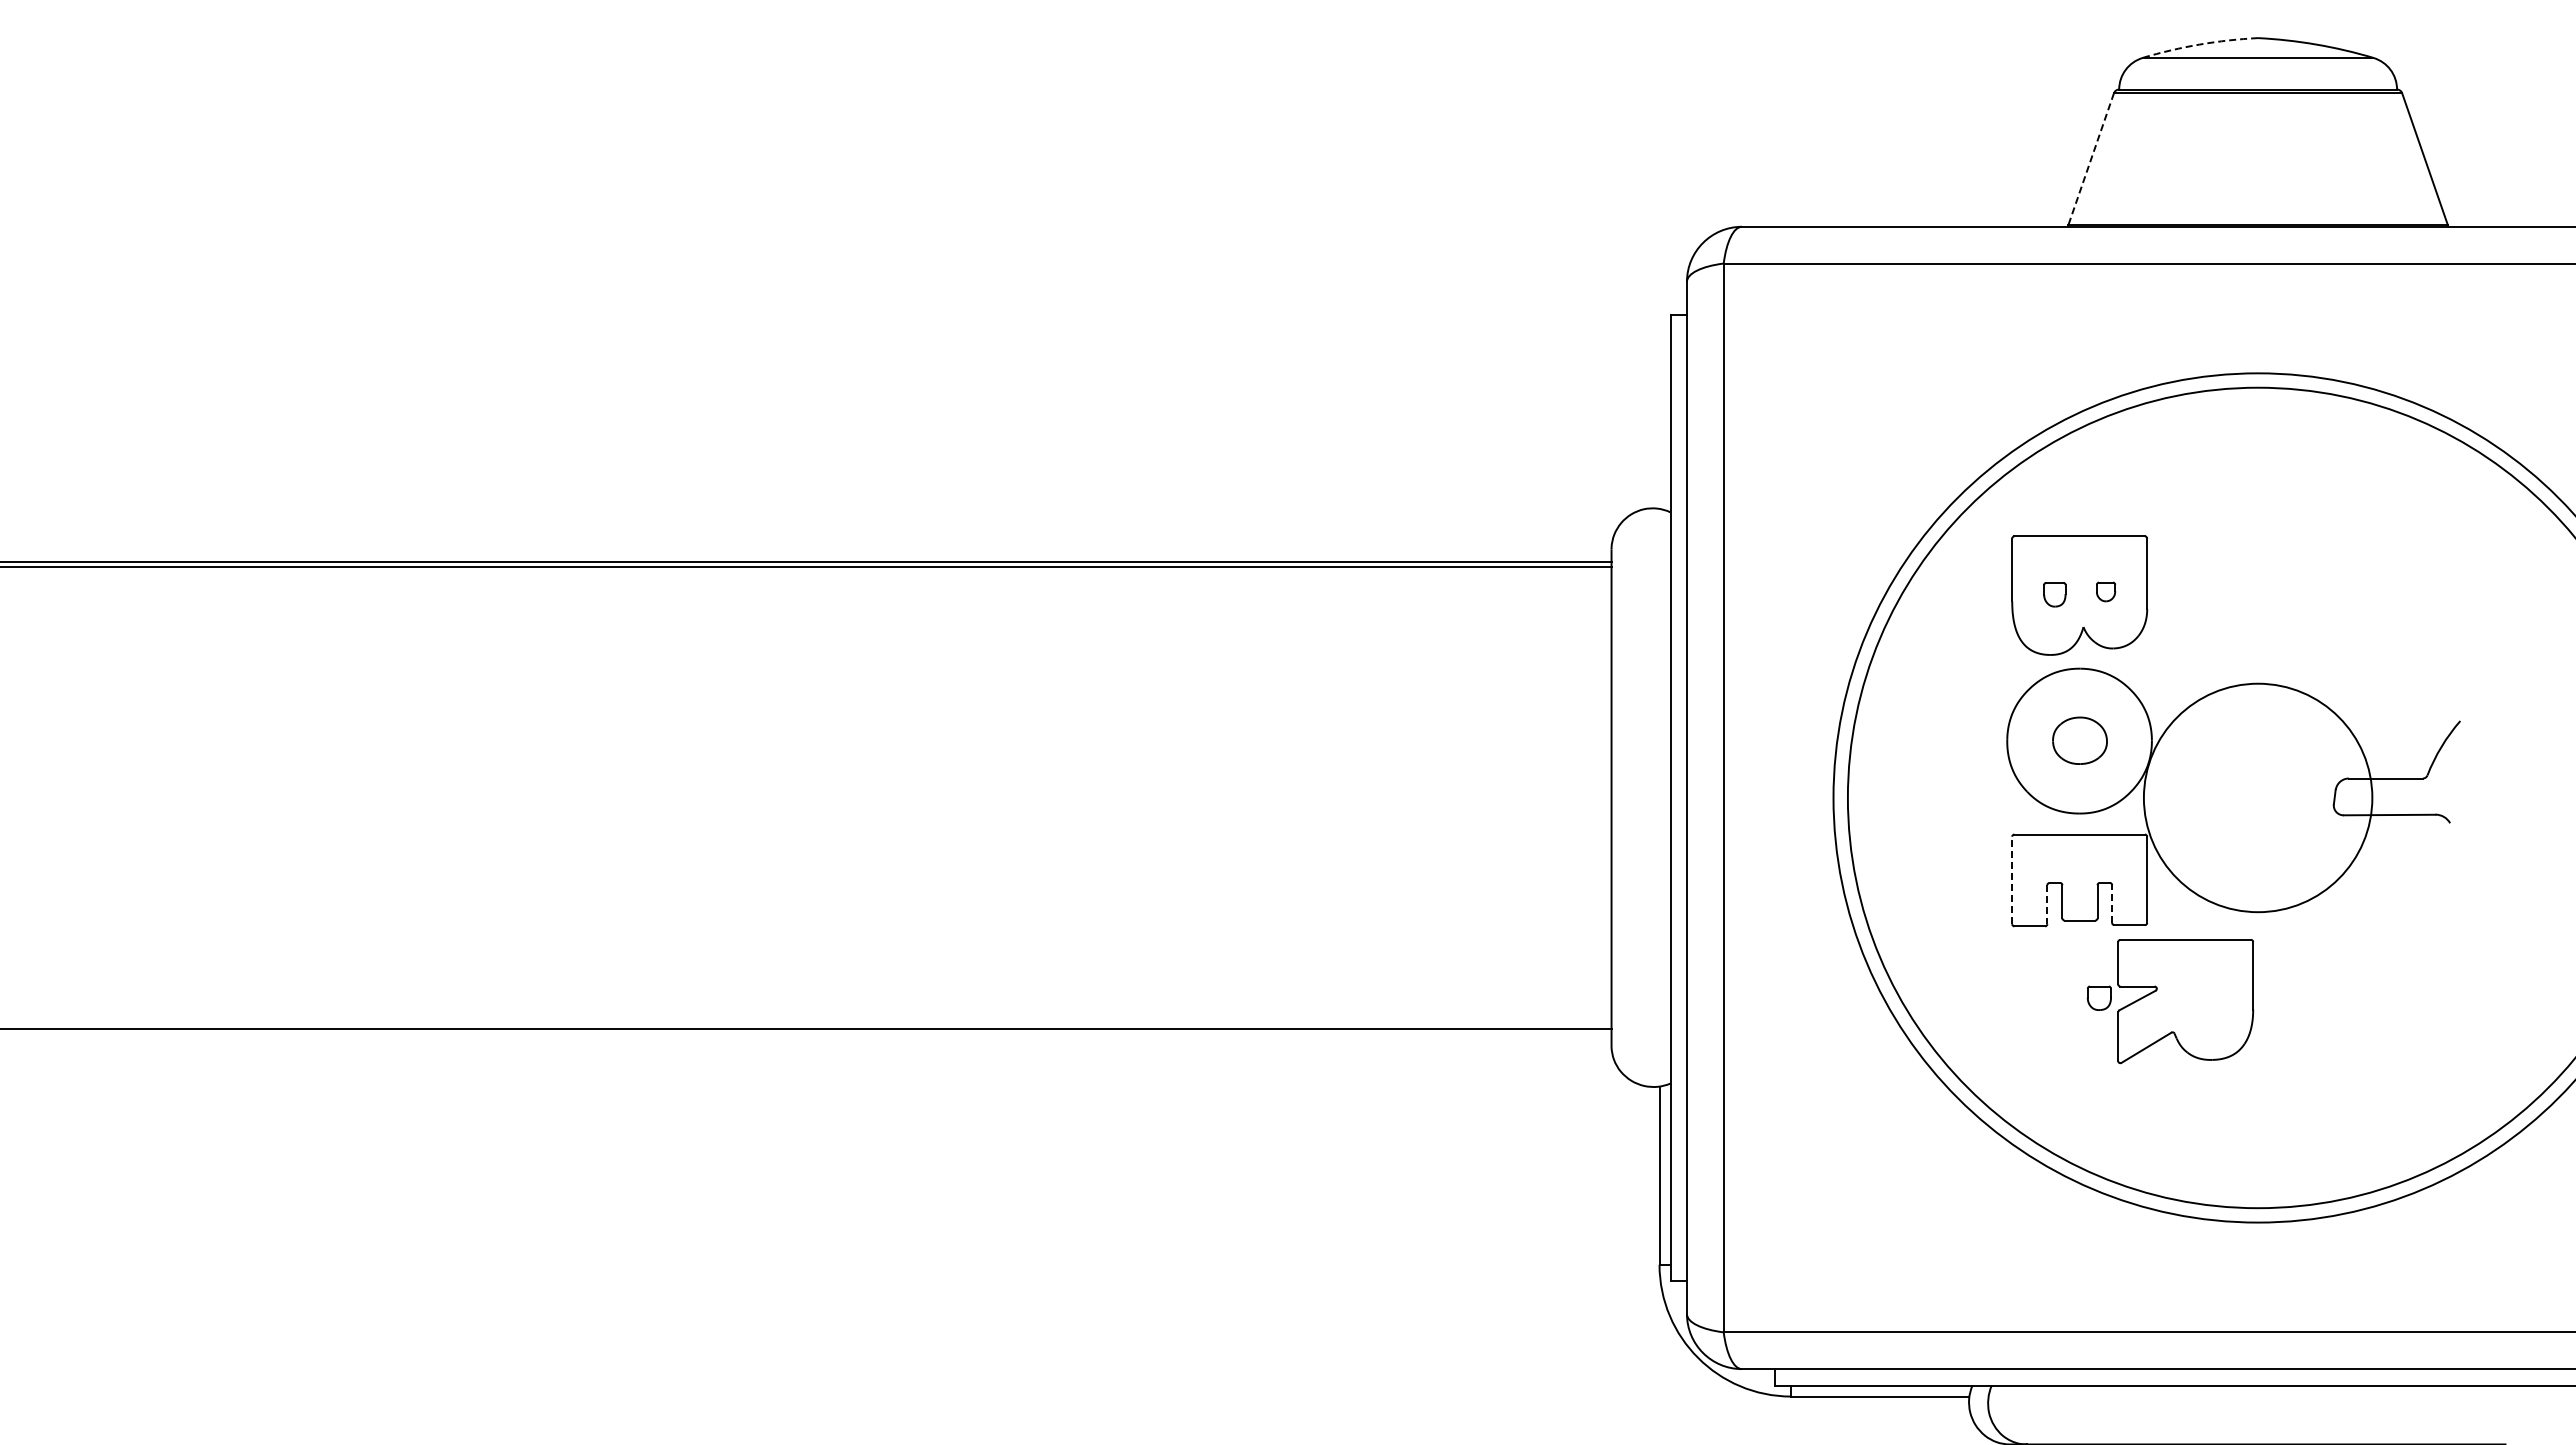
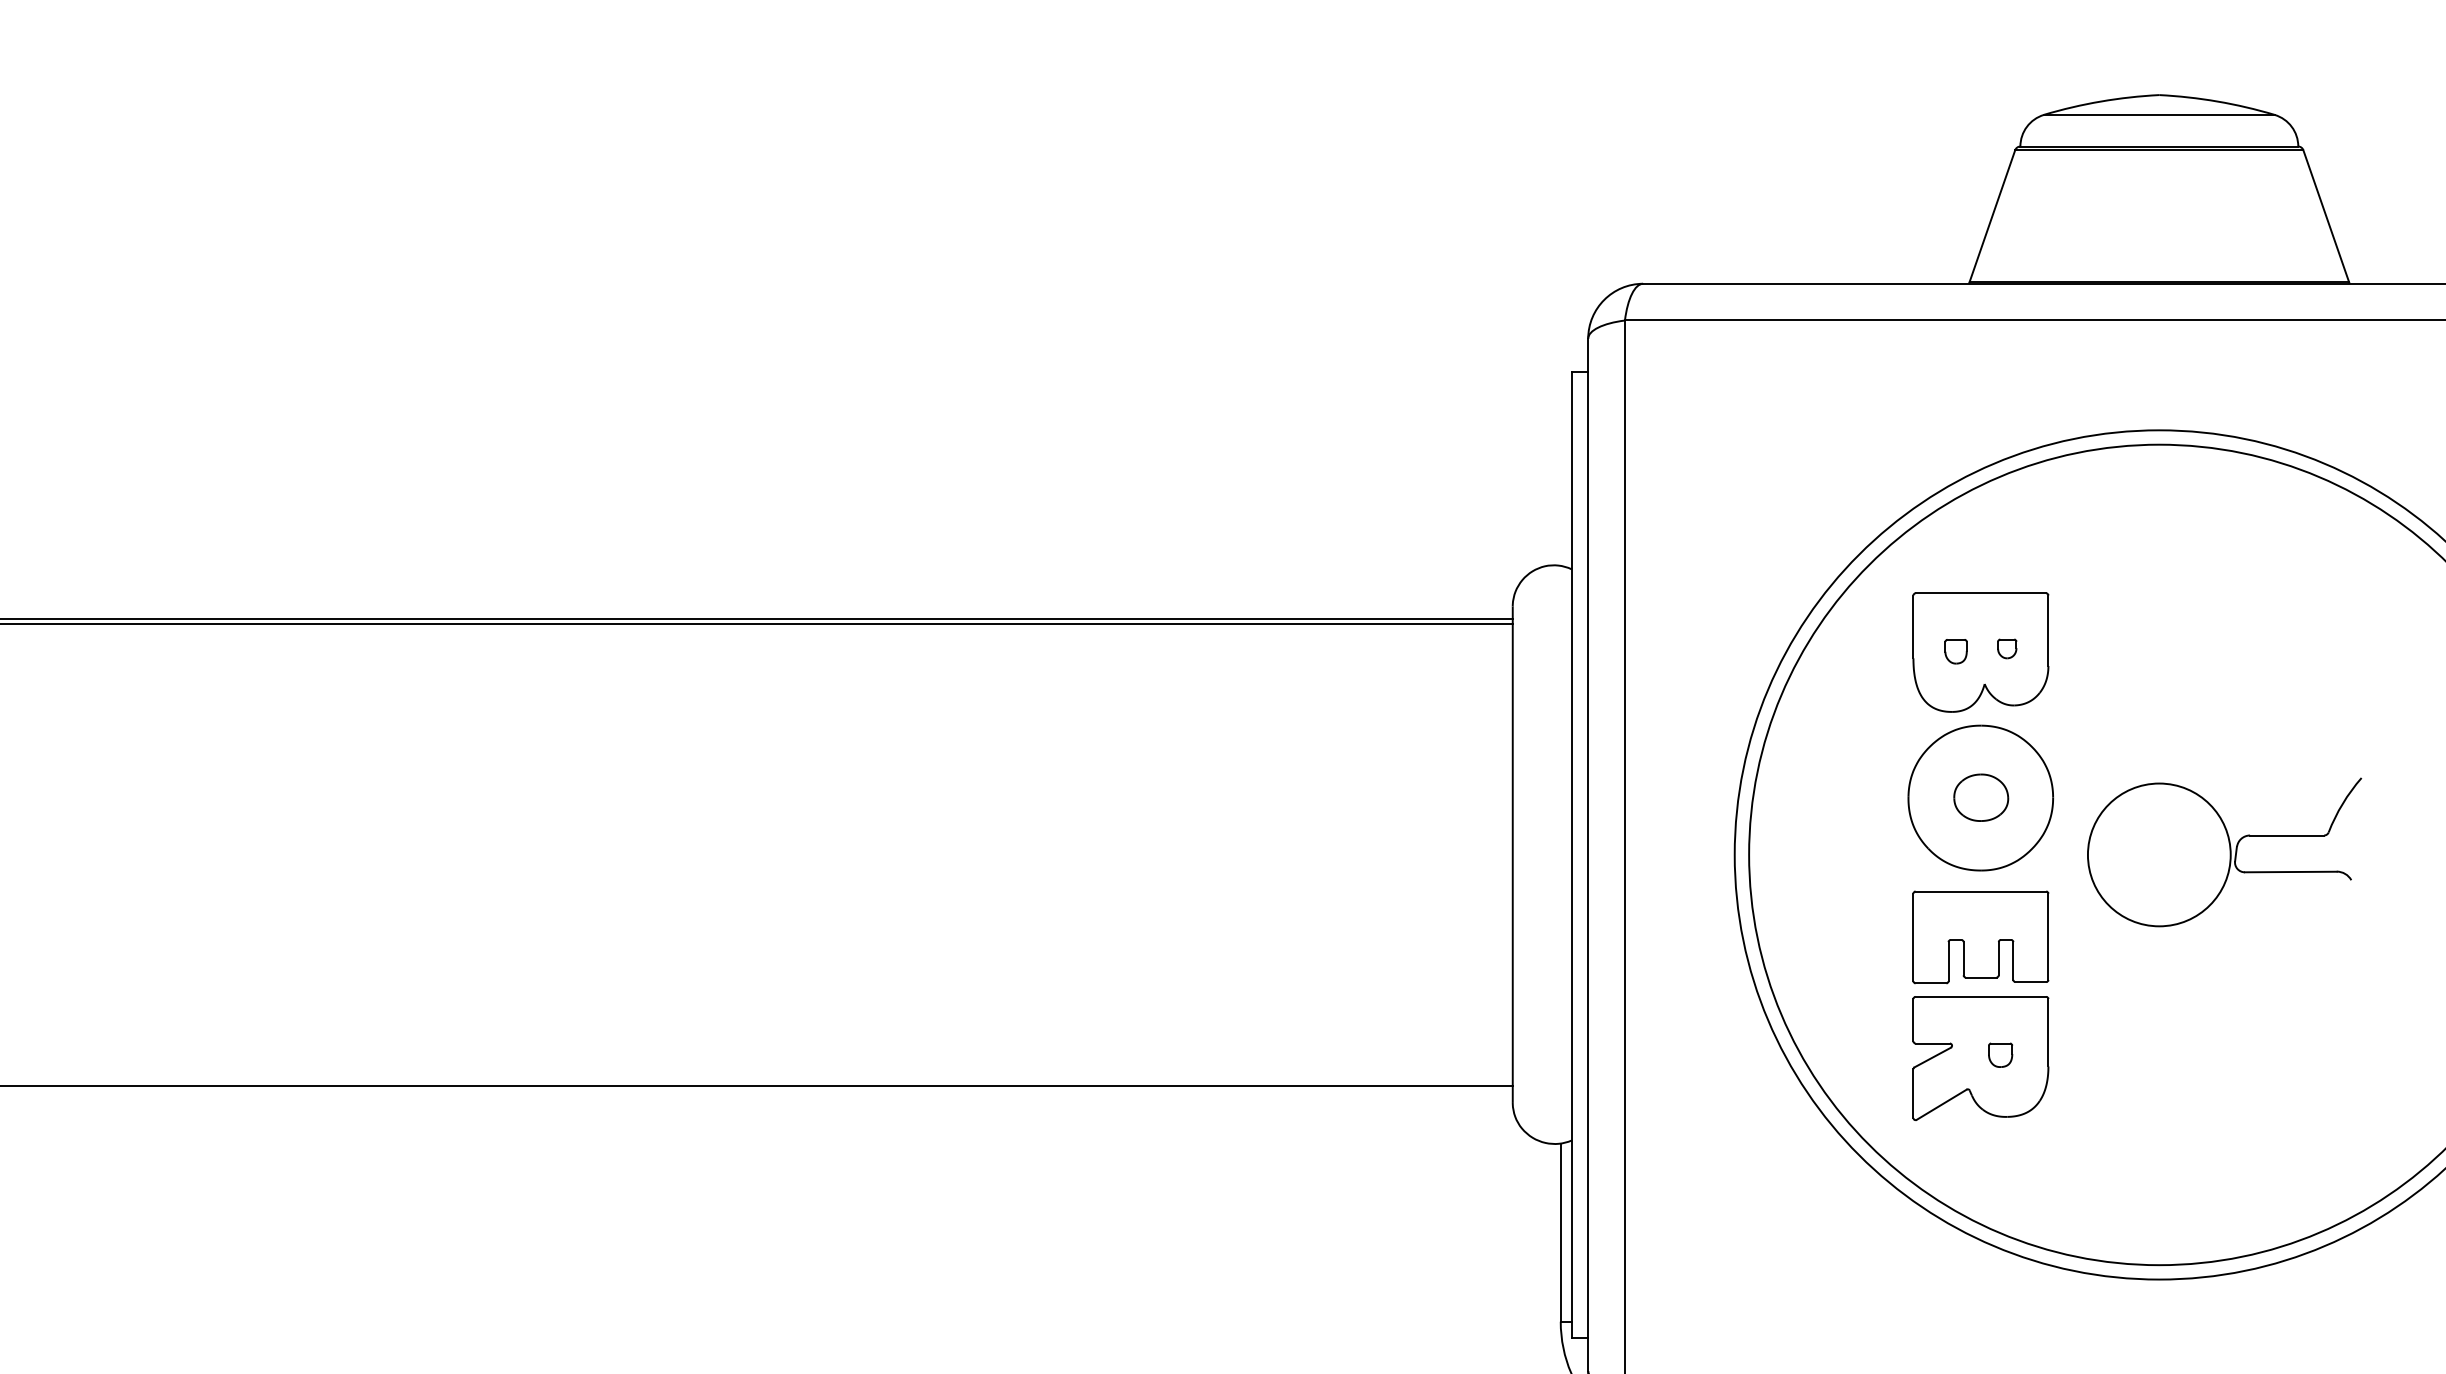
arc: (2199, 44) -> (2100, 101), dashed -> solid
line: (2091, 159) -> (1992, 216), dashed -> solid
circle: (2257, 797) -> (2158, 854), size x0.62
line: (2012, 880) -> (1913, 937), dashed -> solid
line: (2112, 904) -> (2013, 961), dashed -> solid
line: (2047, 905) -> (1948, 962), dashed -> solid
part: (2185, 1001) -> (1980, 1058), moved

